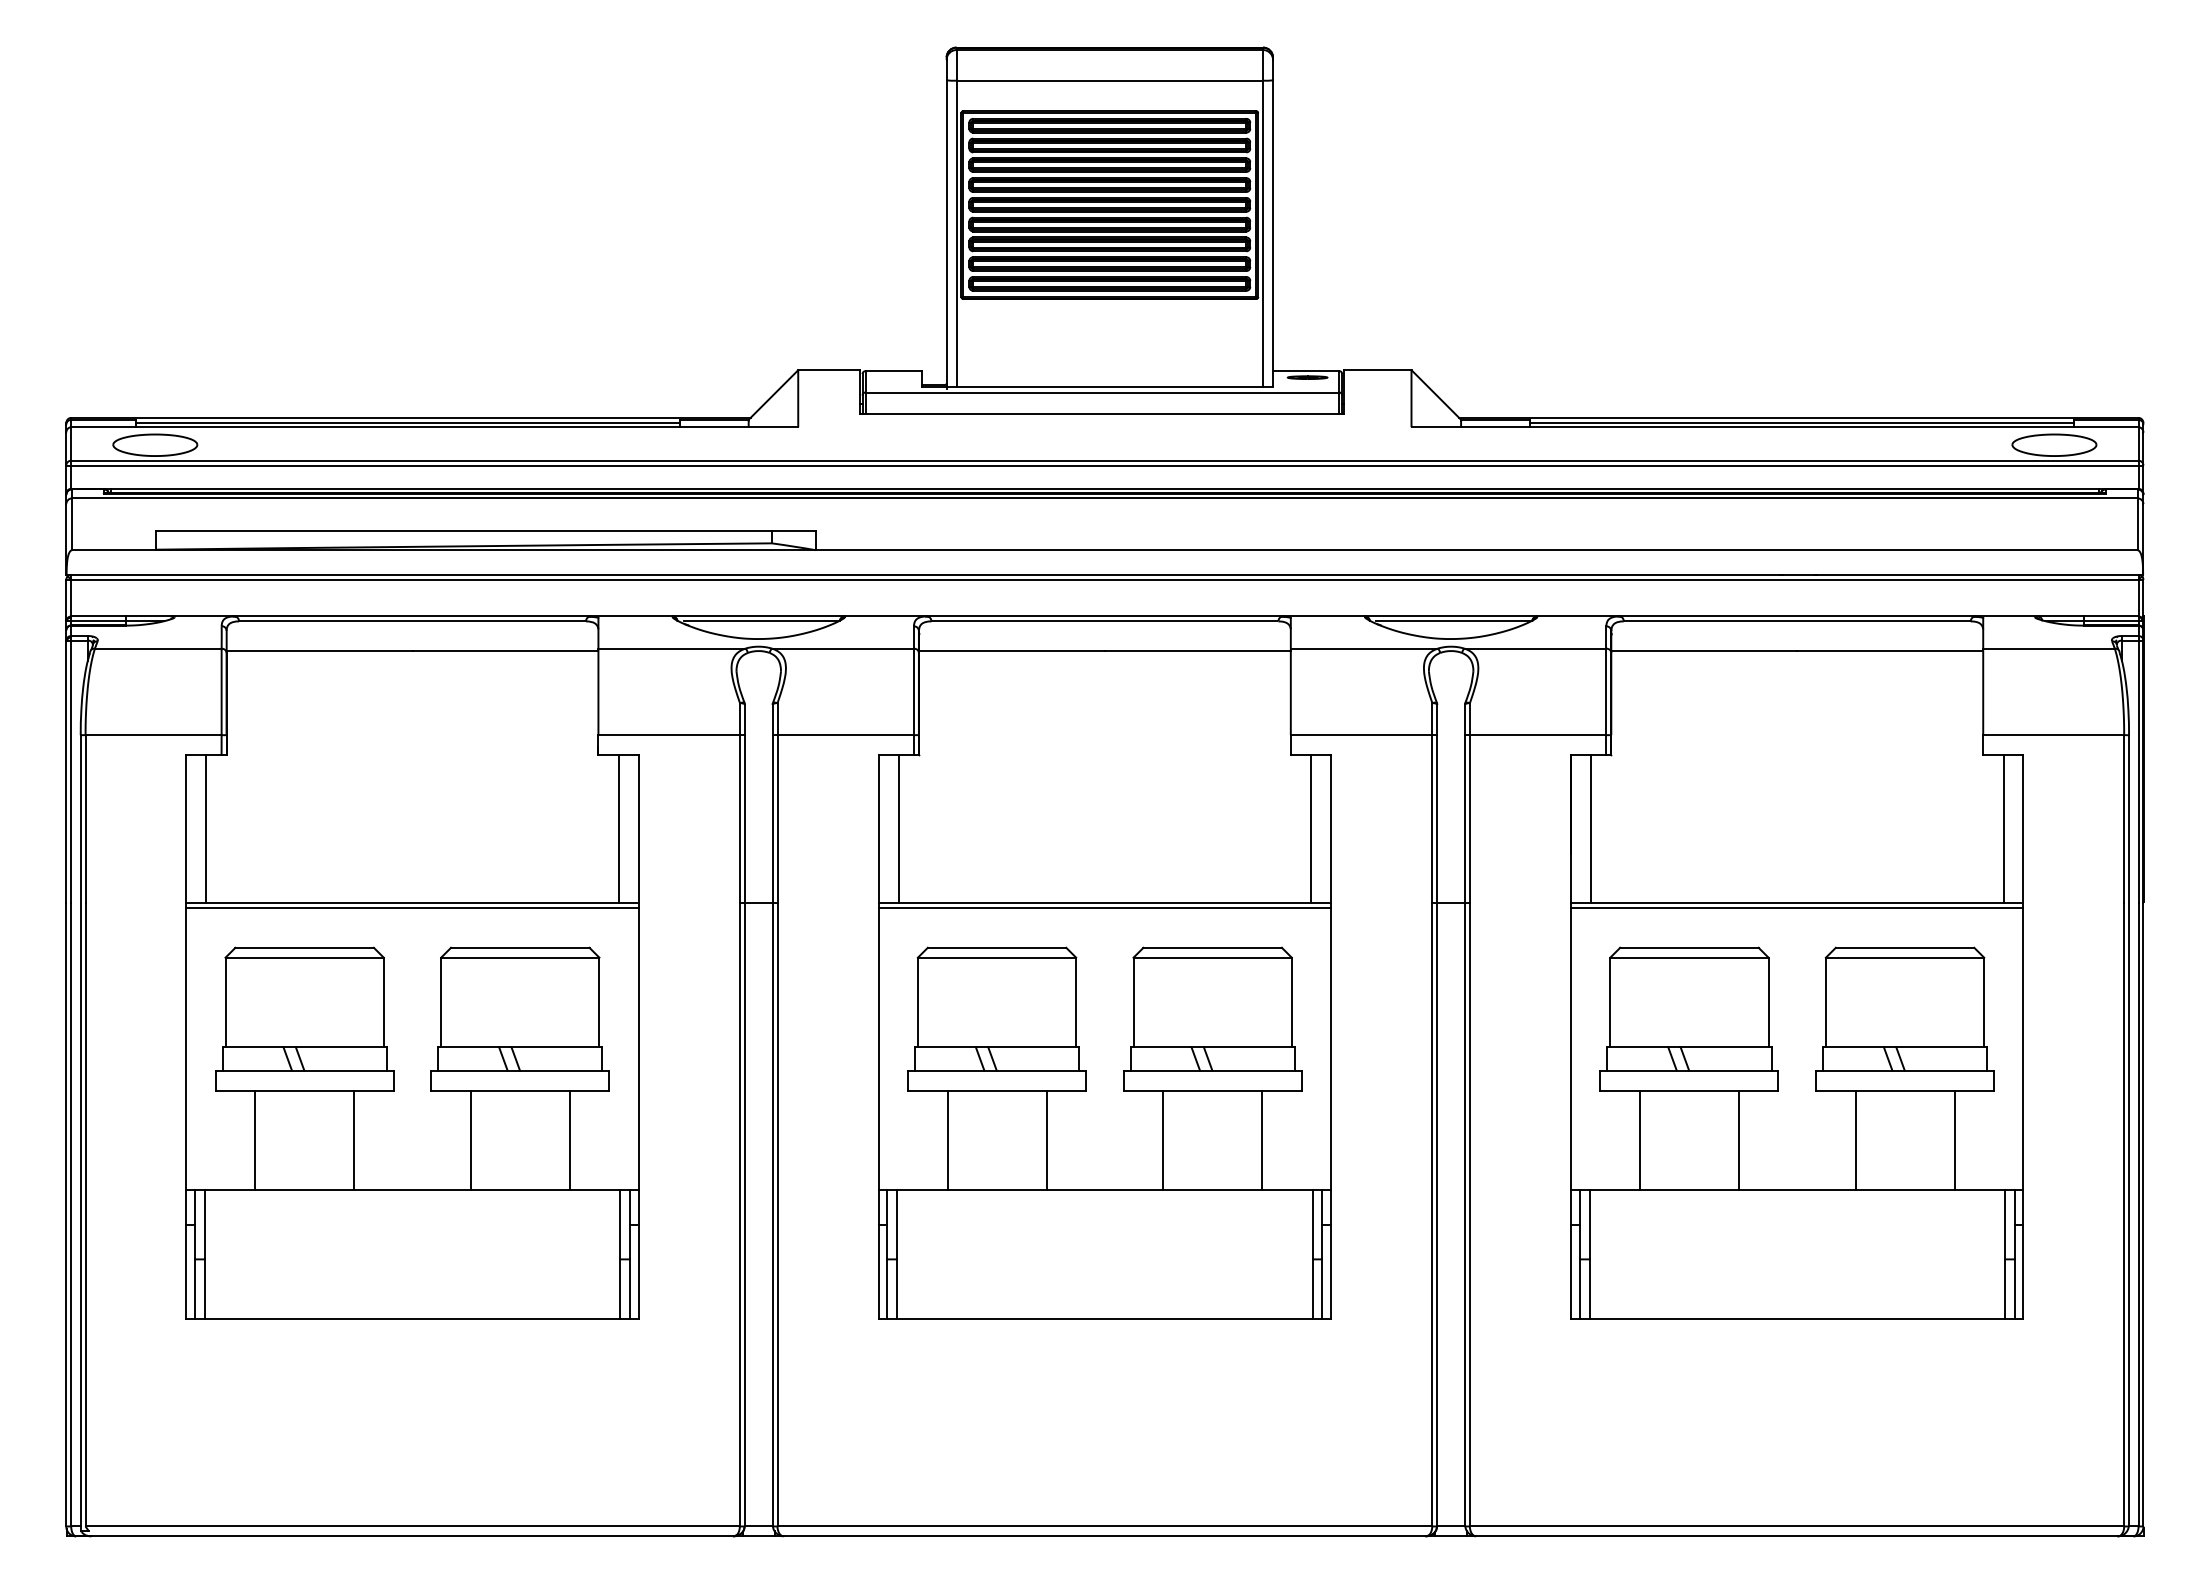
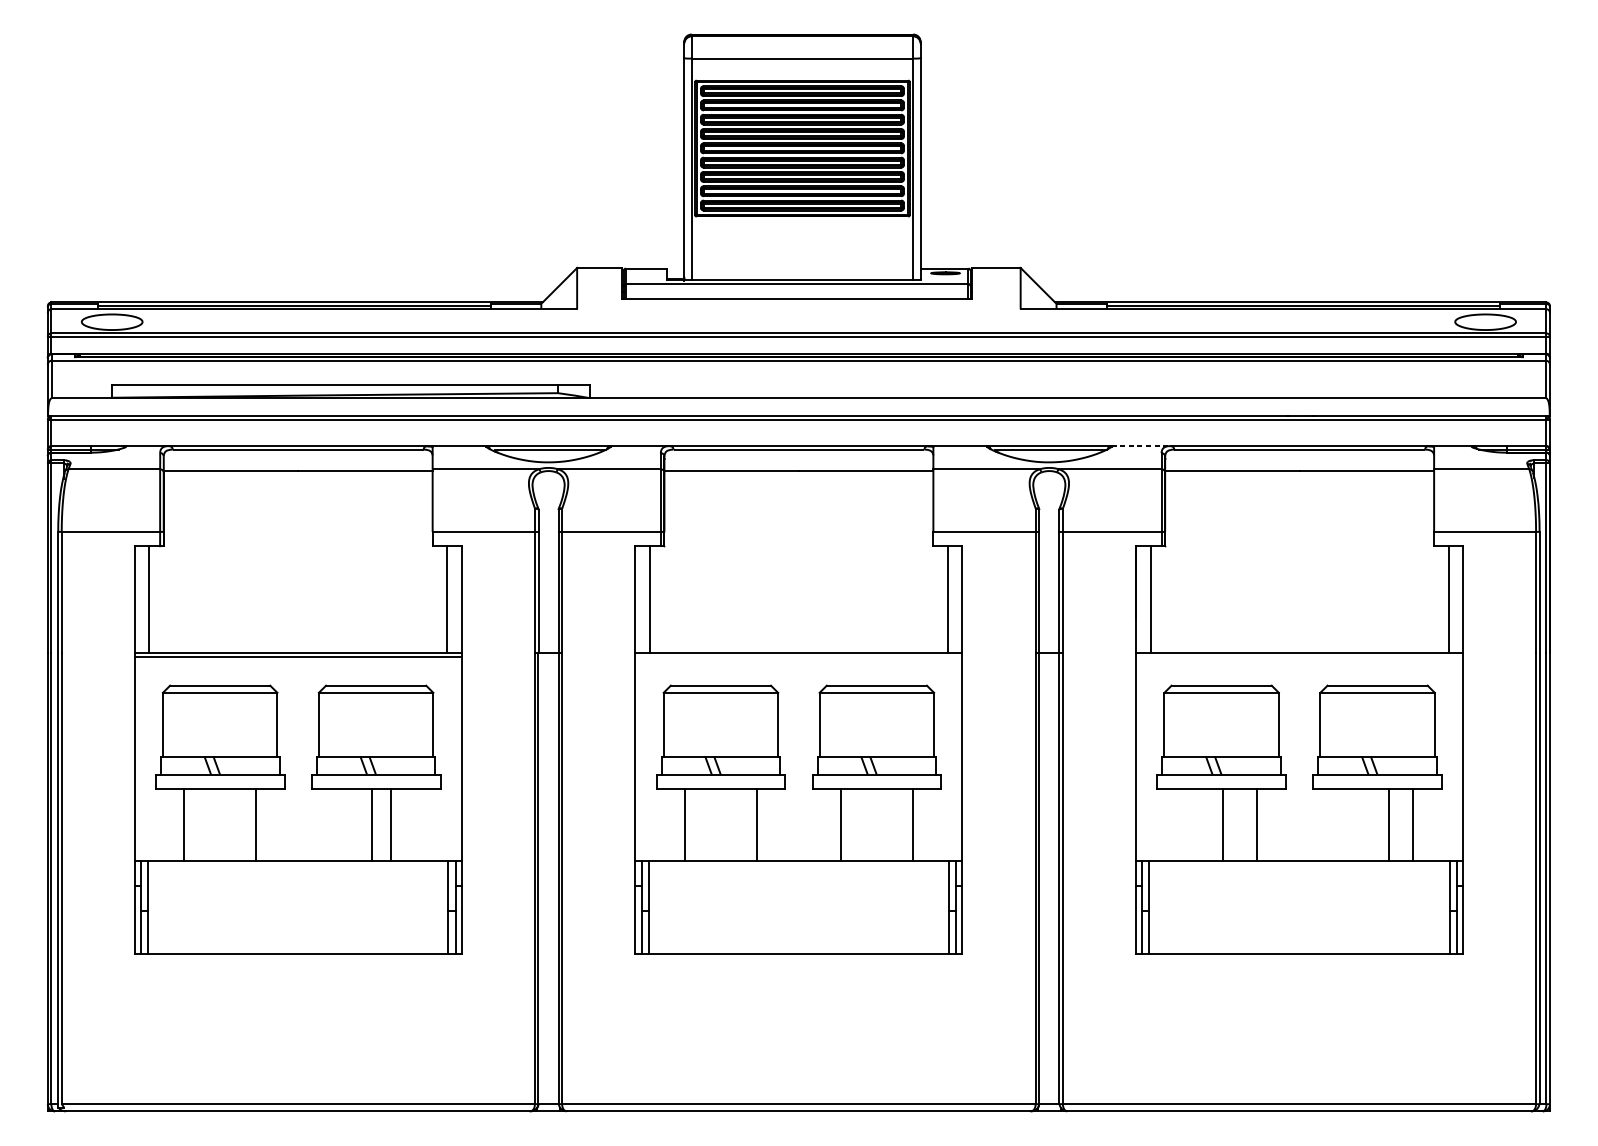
line: (1578, 616) -> (1141, 446), solid -> dashed
line: (1104, 908) -> (798, 657), removed
line: (1797, 908) -> (1299, 657), removed
line: (470, 1140) -> (390, 825), moved
line: (569, 1140) -> (371, 825), moved
line: (1639, 1140) -> (1222, 825), moved
line: (1855, 1140) -> (1388, 825), moved

